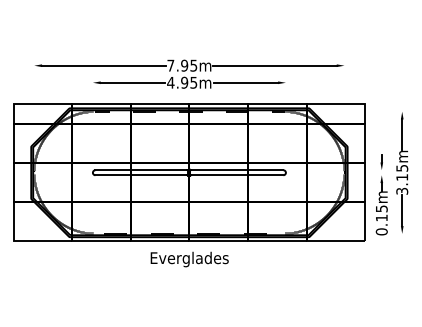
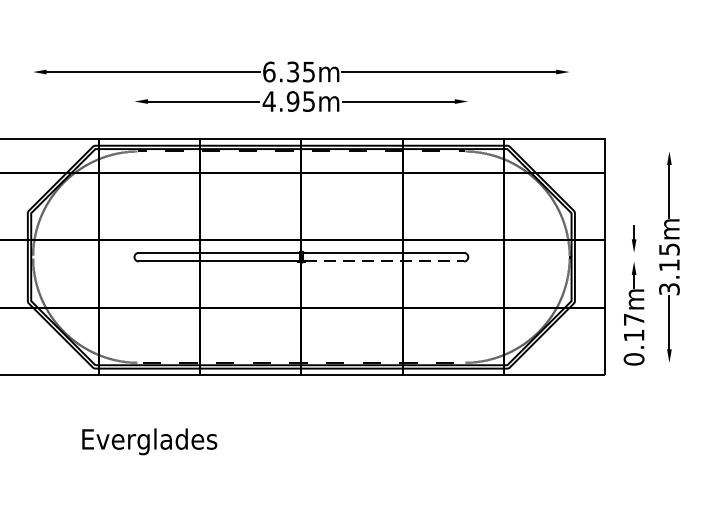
text: (177, 65) -> (280, 71), 7.95m -> 6.35m
line: (237, 175) -> (384, 261), solid -> dashed
text: (381, 208) -> (633, 318), 0.15m -> 0.17m
text: (189, 259) -> (149, 441), moved

